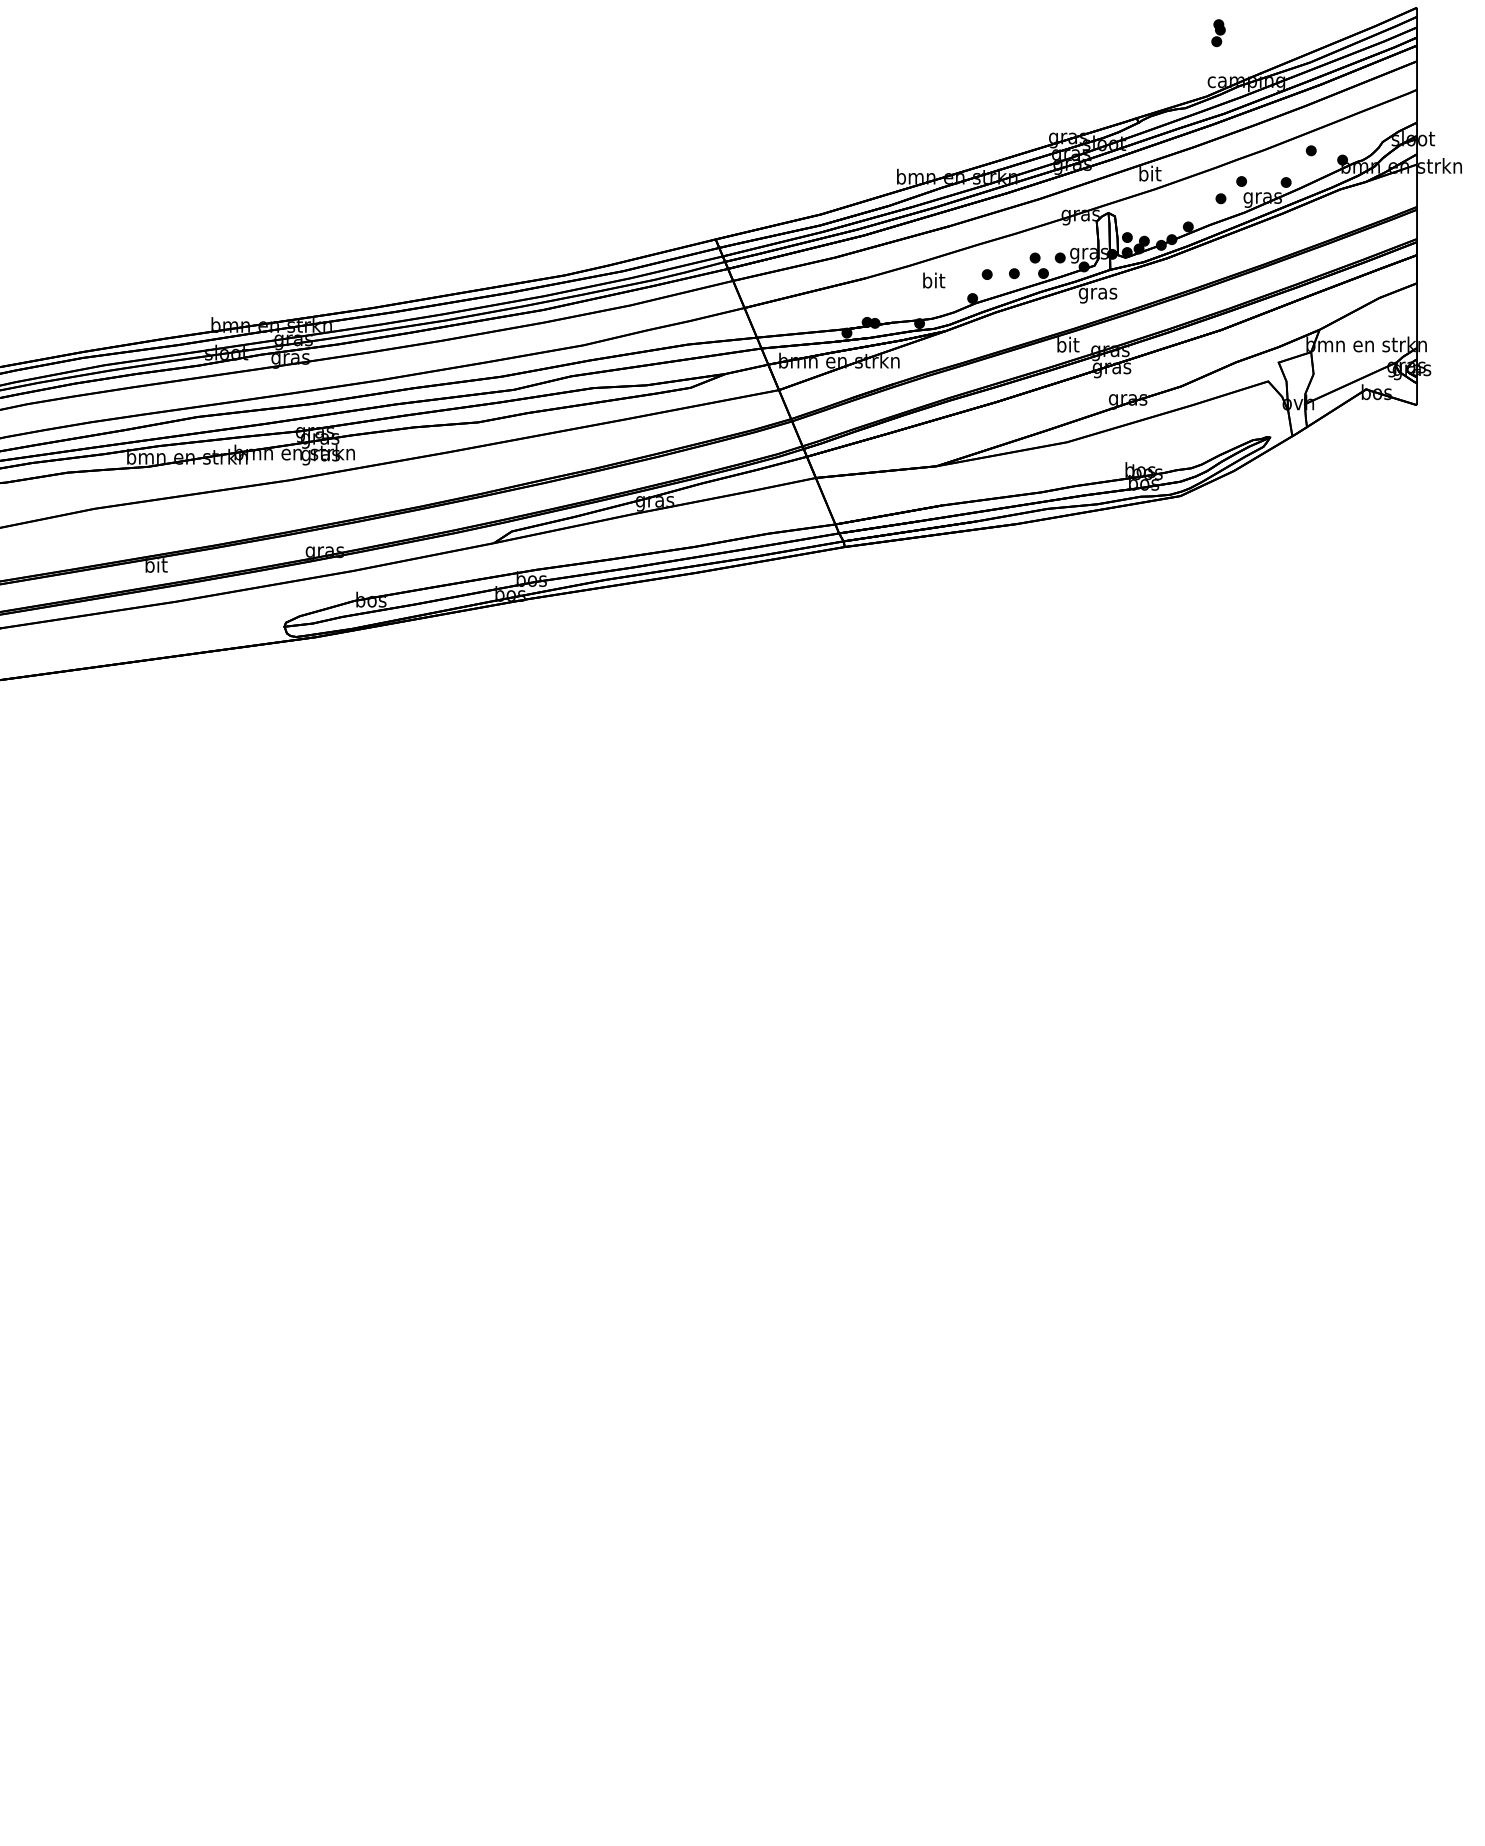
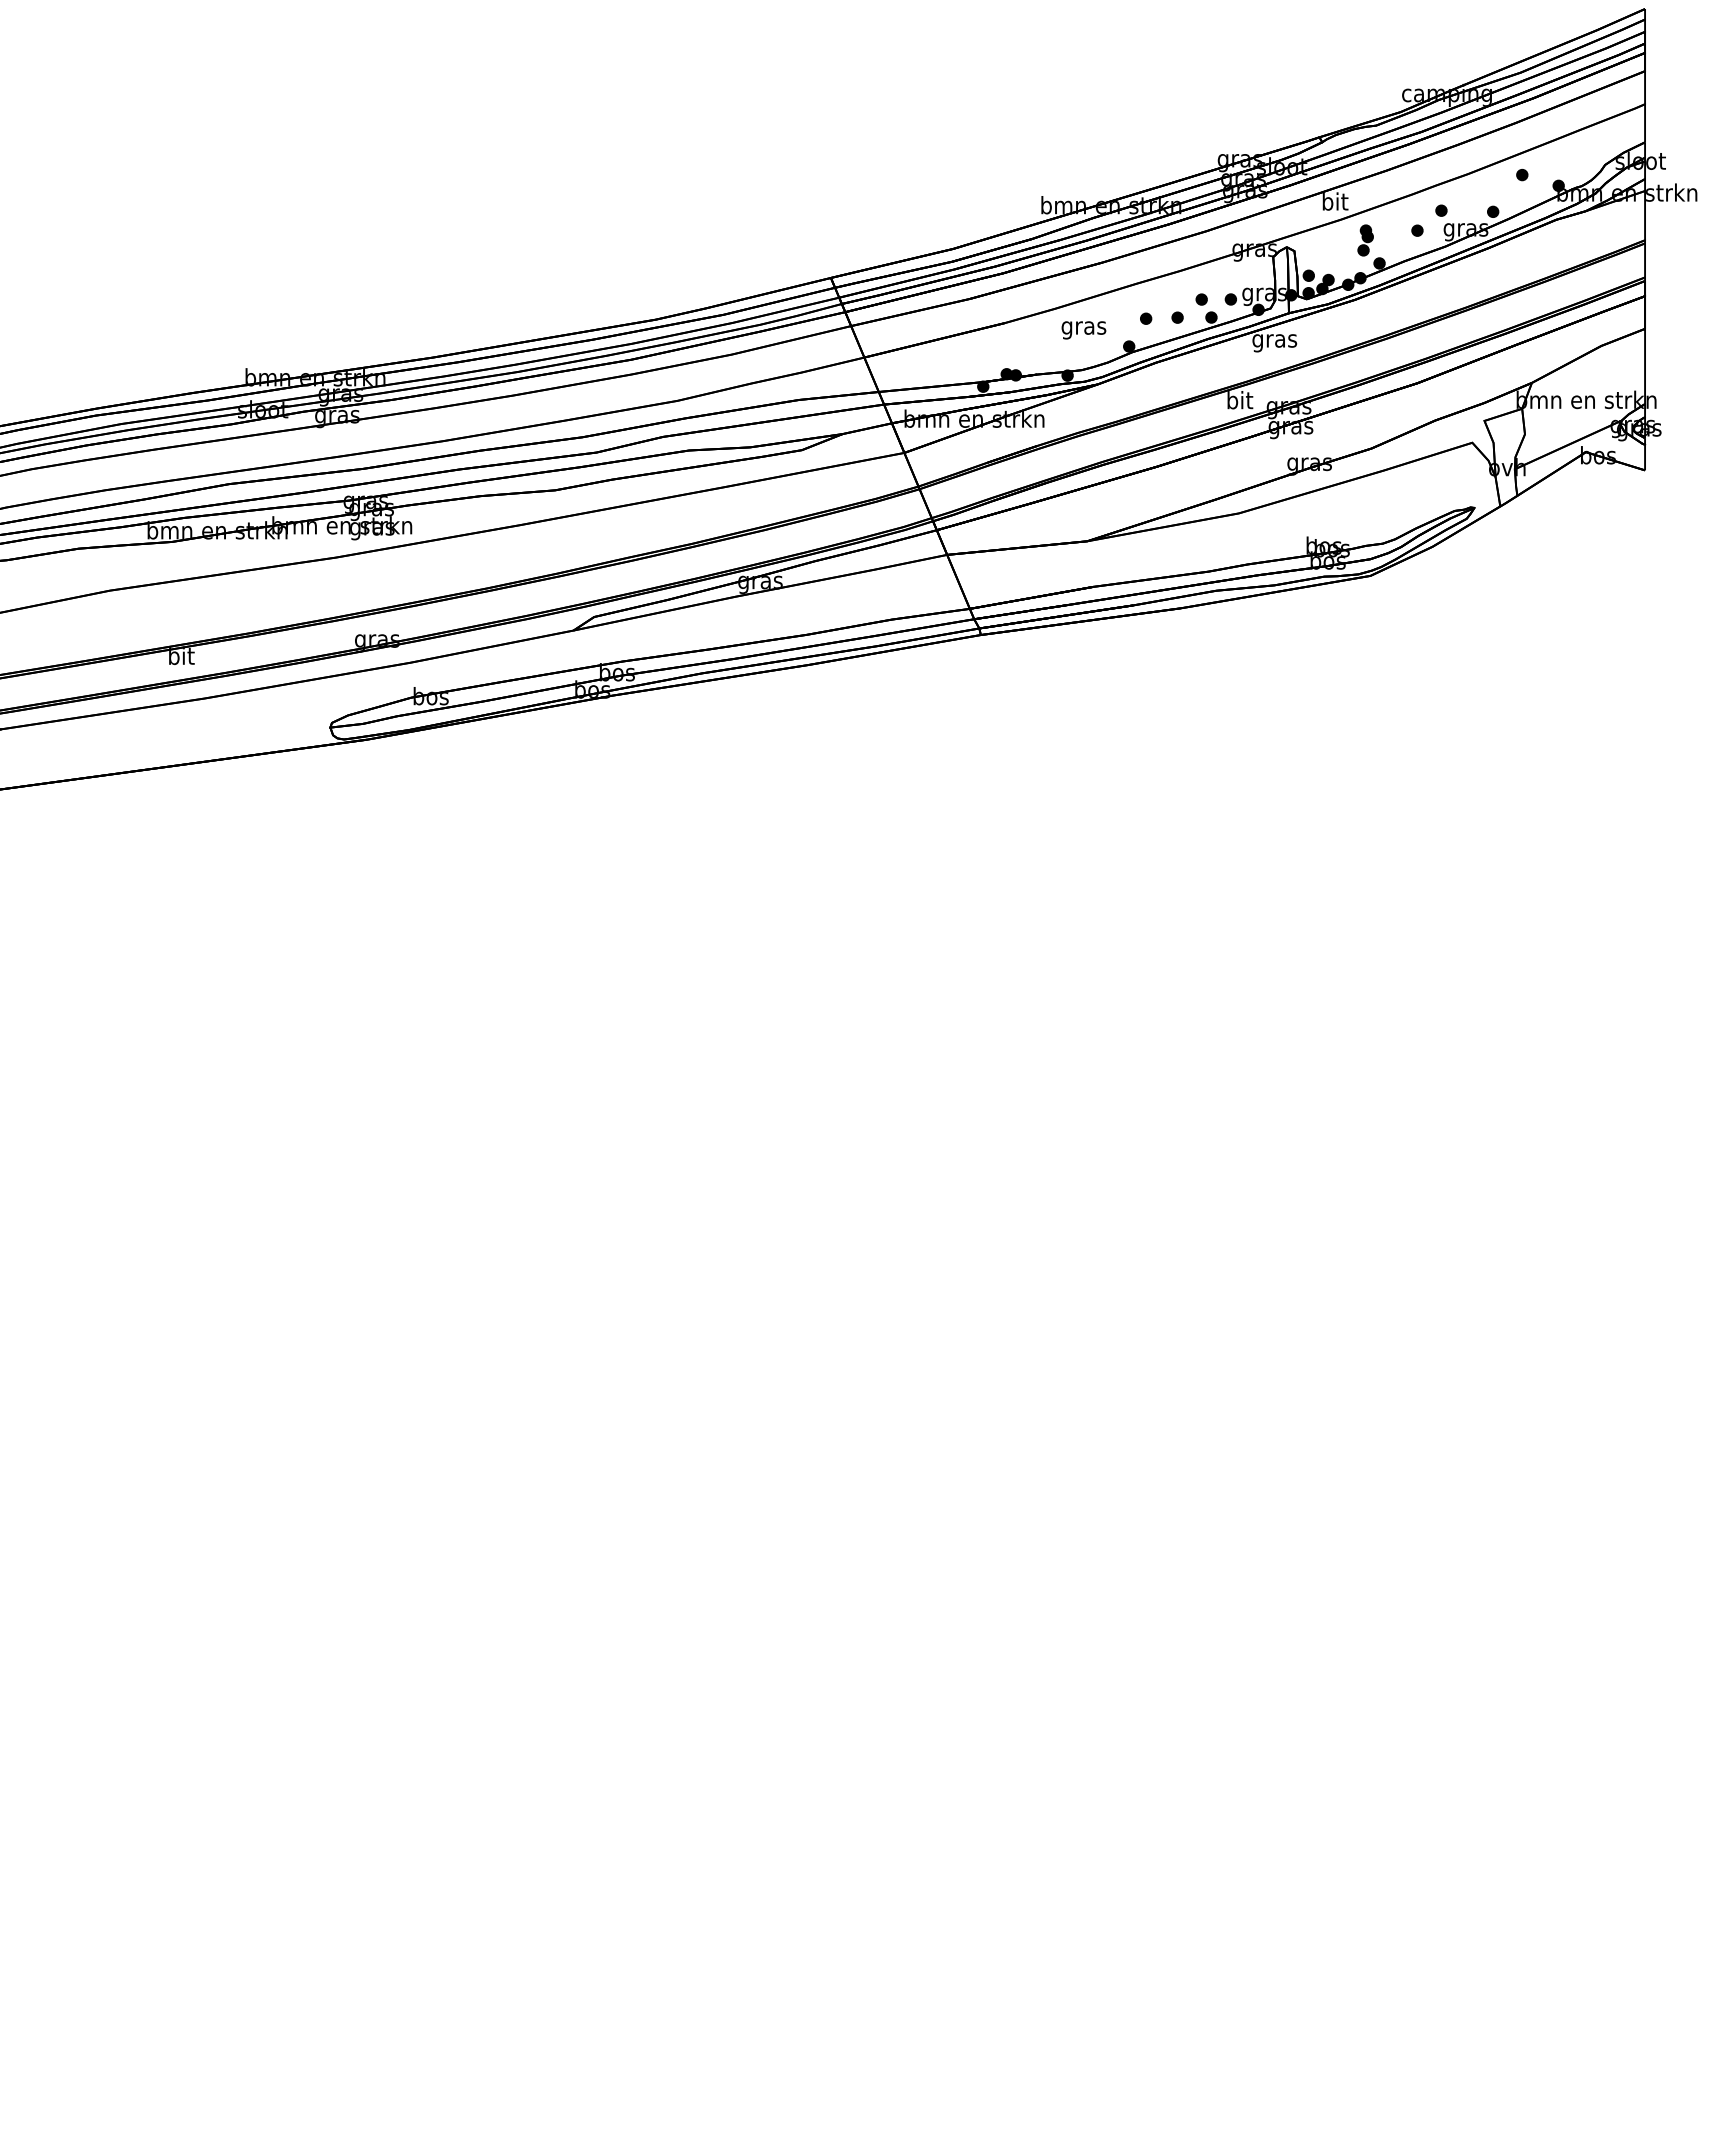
part: (1218, 33) -> (1365, 240), moved
text: (933, 282) -> (1083, 327), bit -> gras

